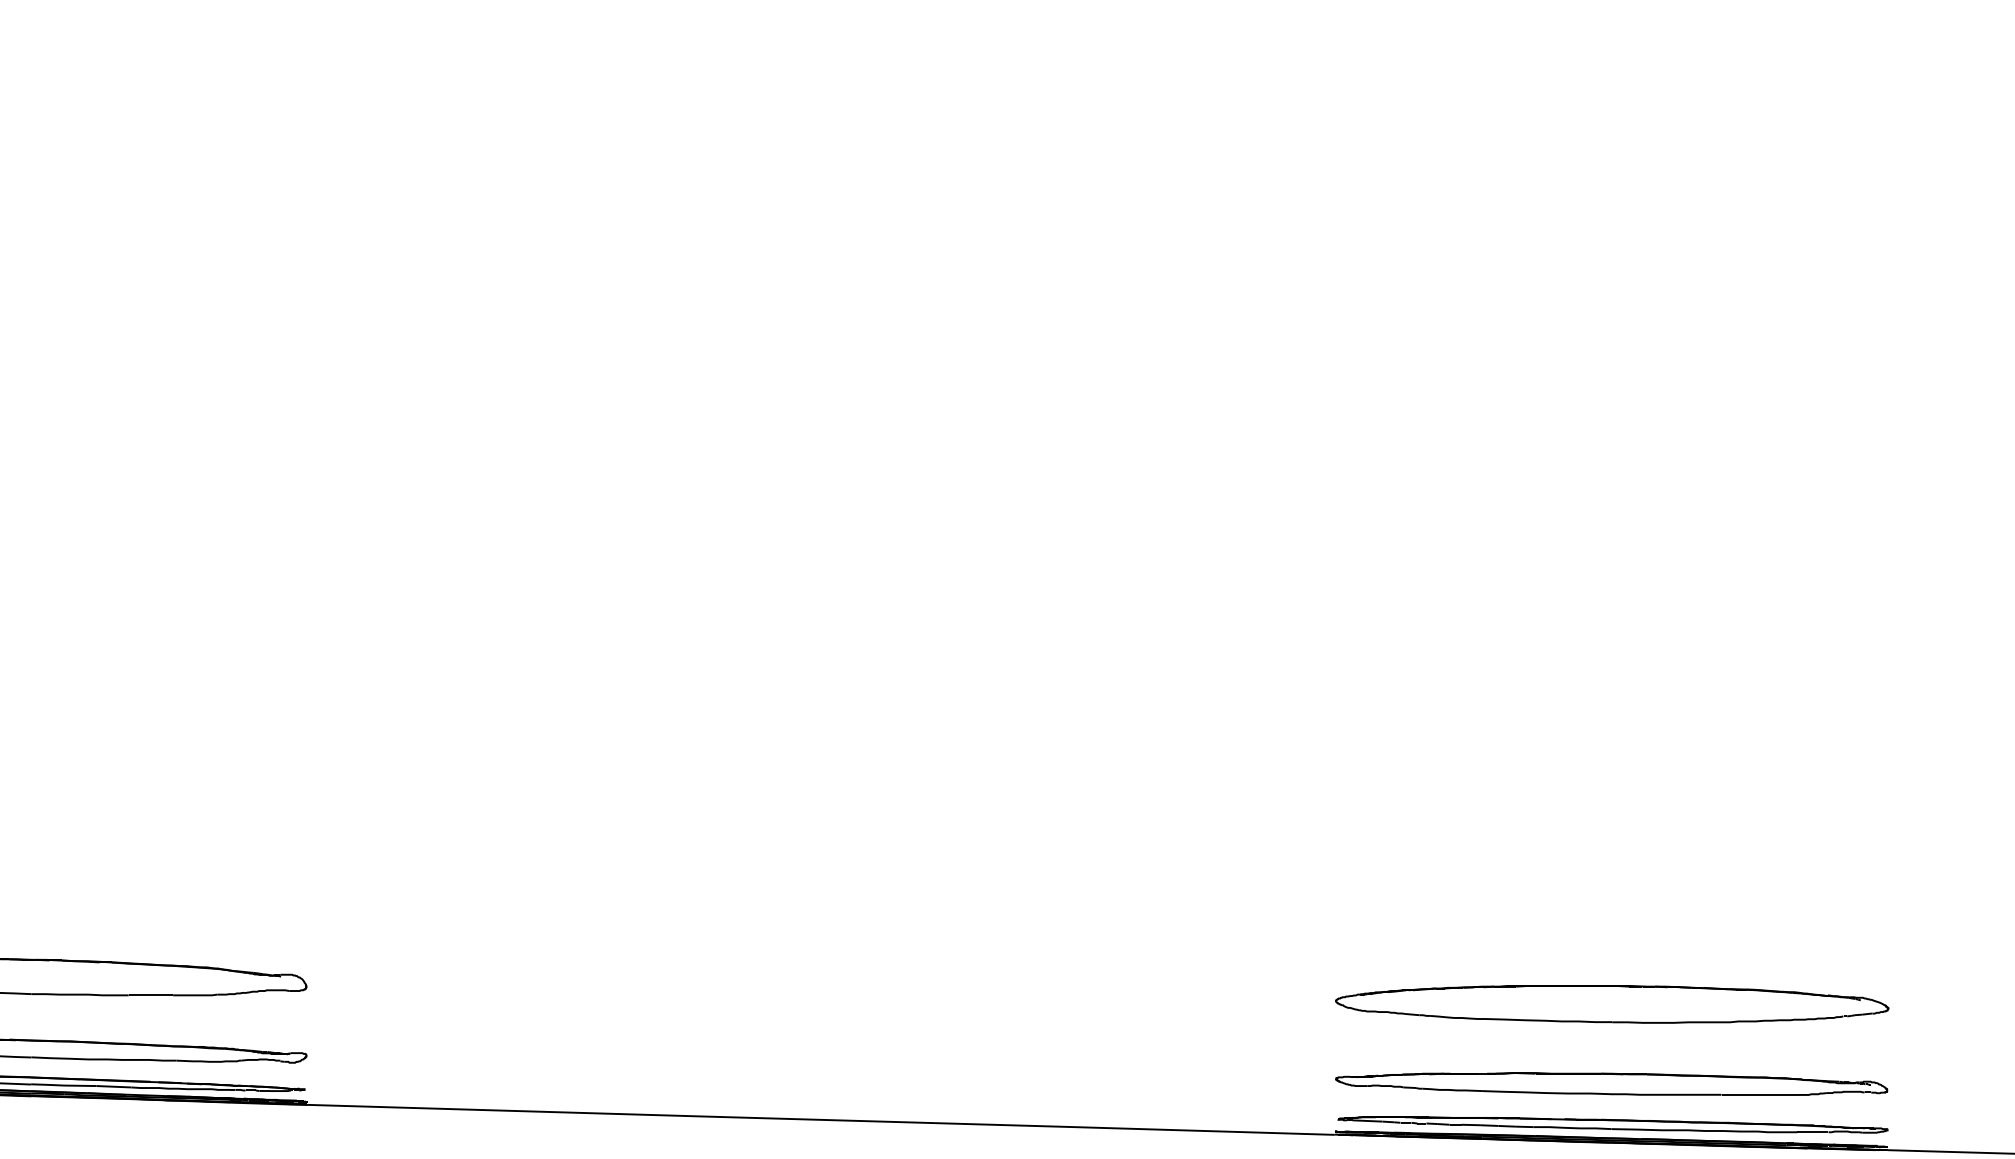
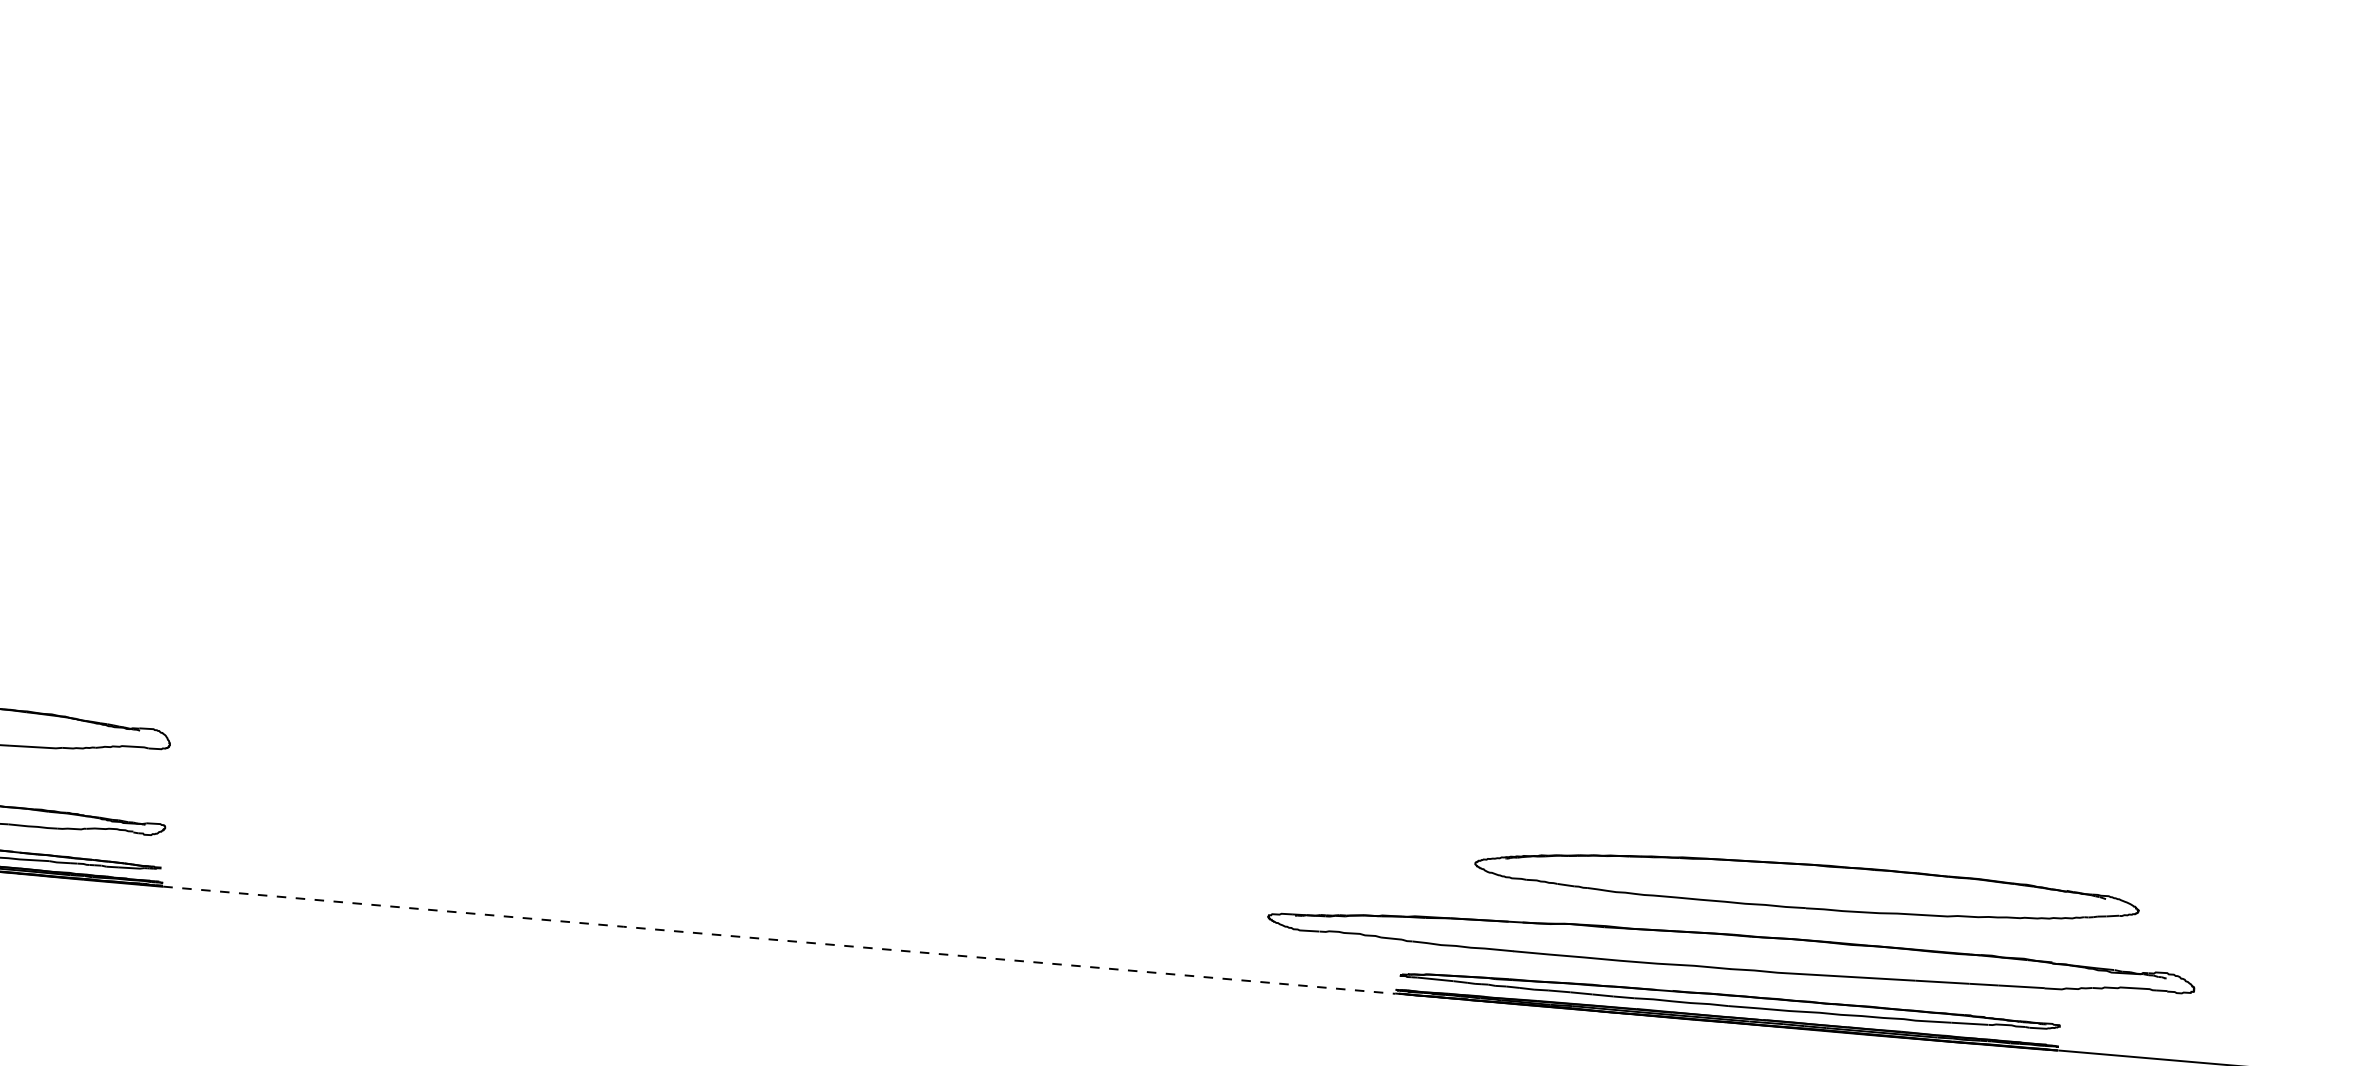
part: (1612, 1004) -> (1807, 886), moved
part: (1611, 1083) -> (1731, 951), size x1.4
line: (821, 1119) -> (779, 939), solid -> dashed

